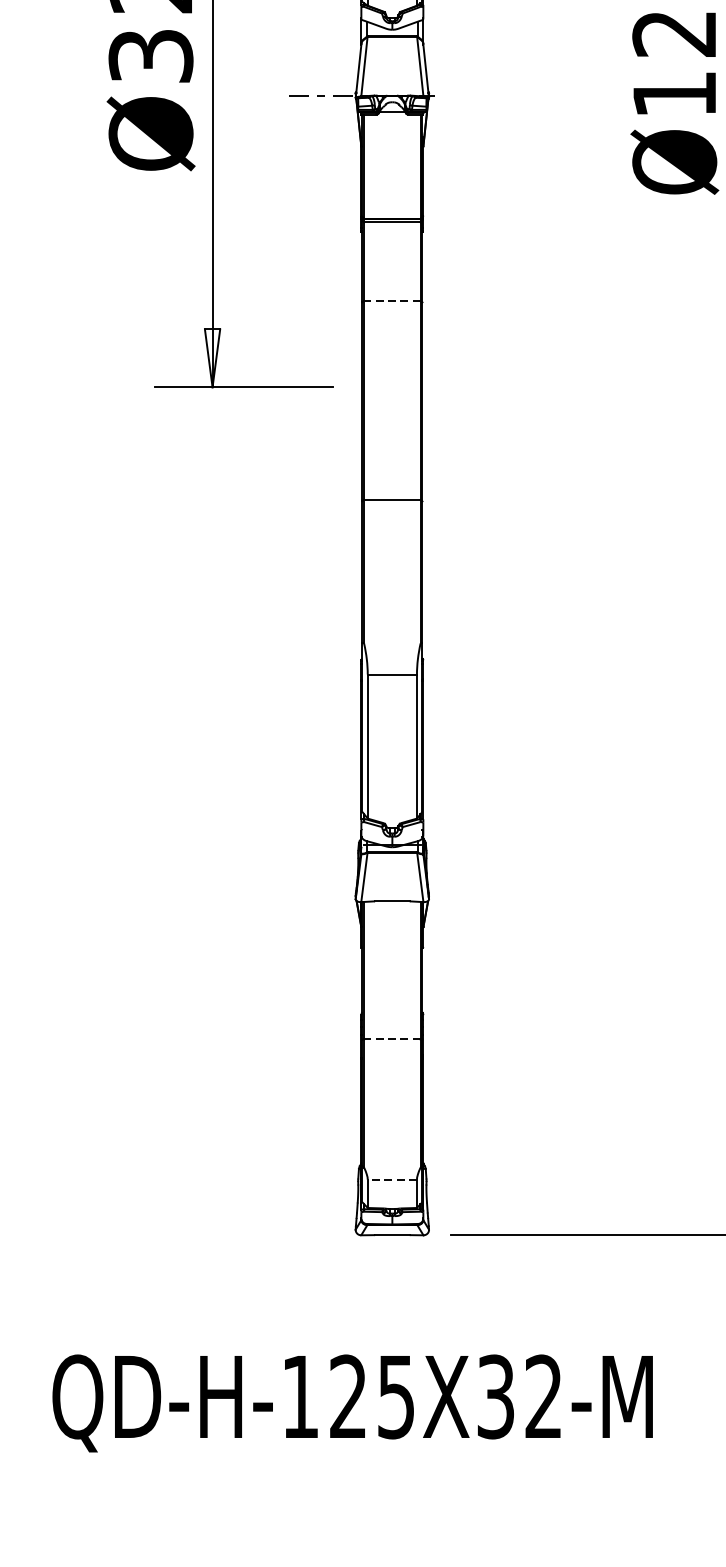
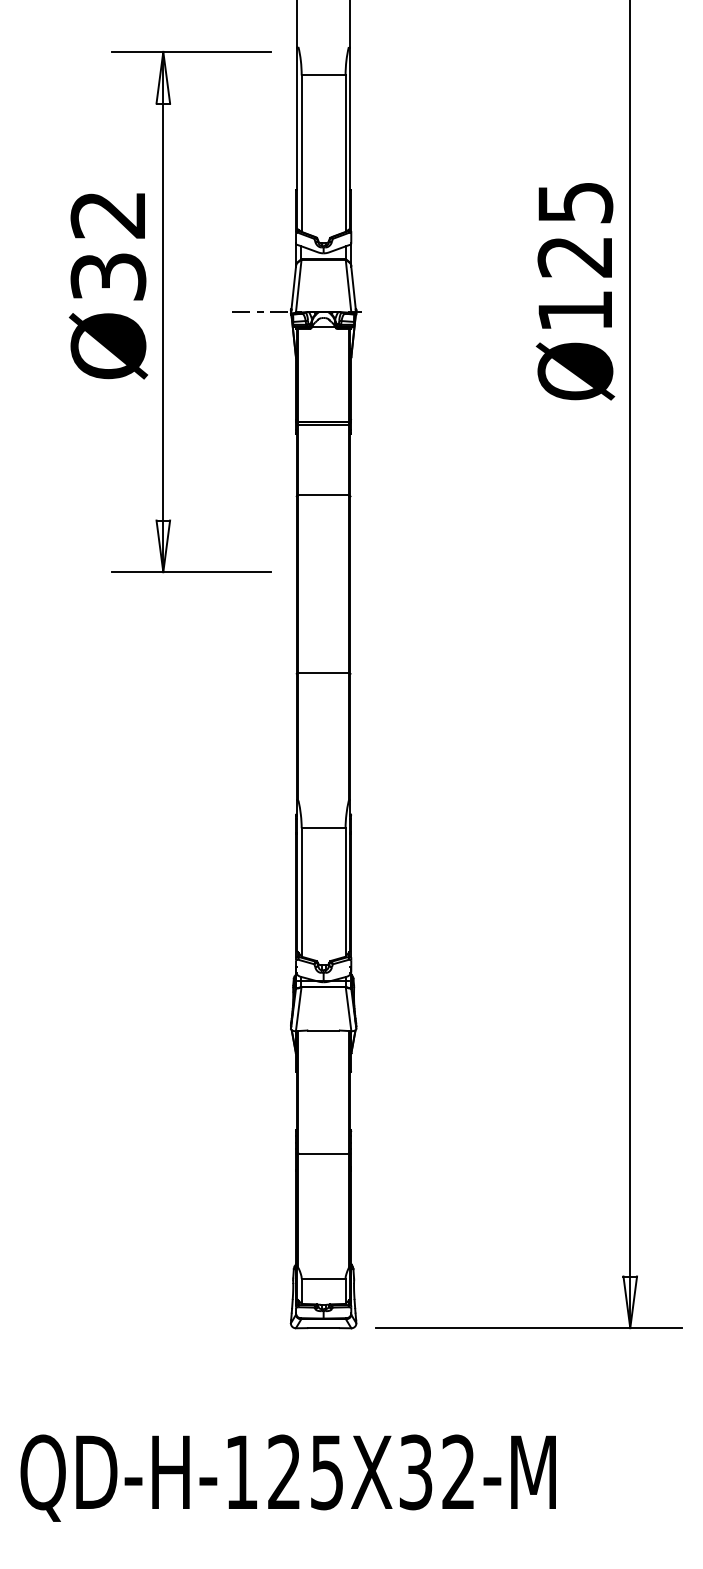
line: (392, 301) -> (323, 495), dashed -> solid
line: (392, 1039) -> (323, 1153), dashed -> solid
line: (392, 1179) -> (323, 1278), dashed -> solid

